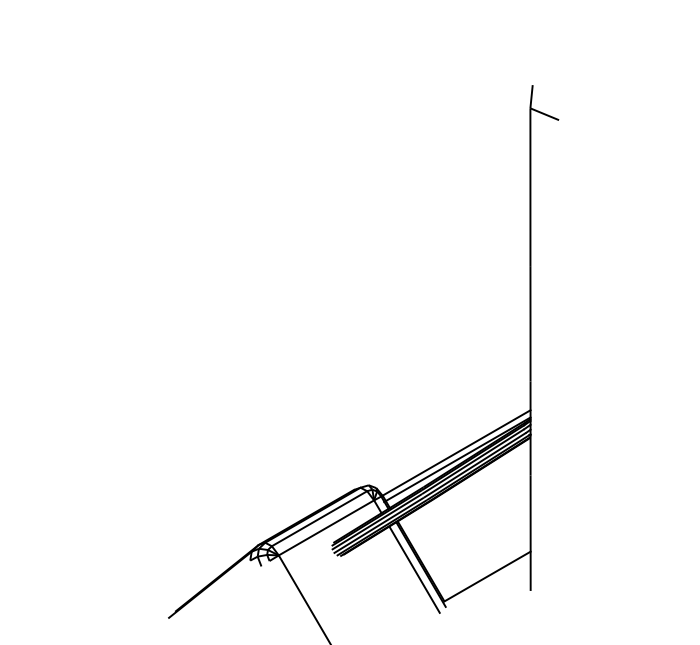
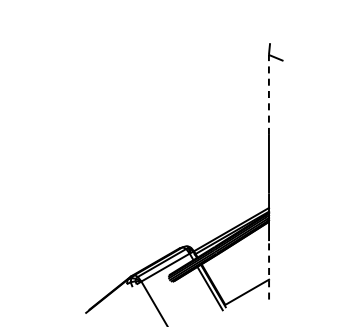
line: (529, 186) -> (268, 94), solid -> dashed
line: (531, 531) -> (269, 269), solid -> dashed

